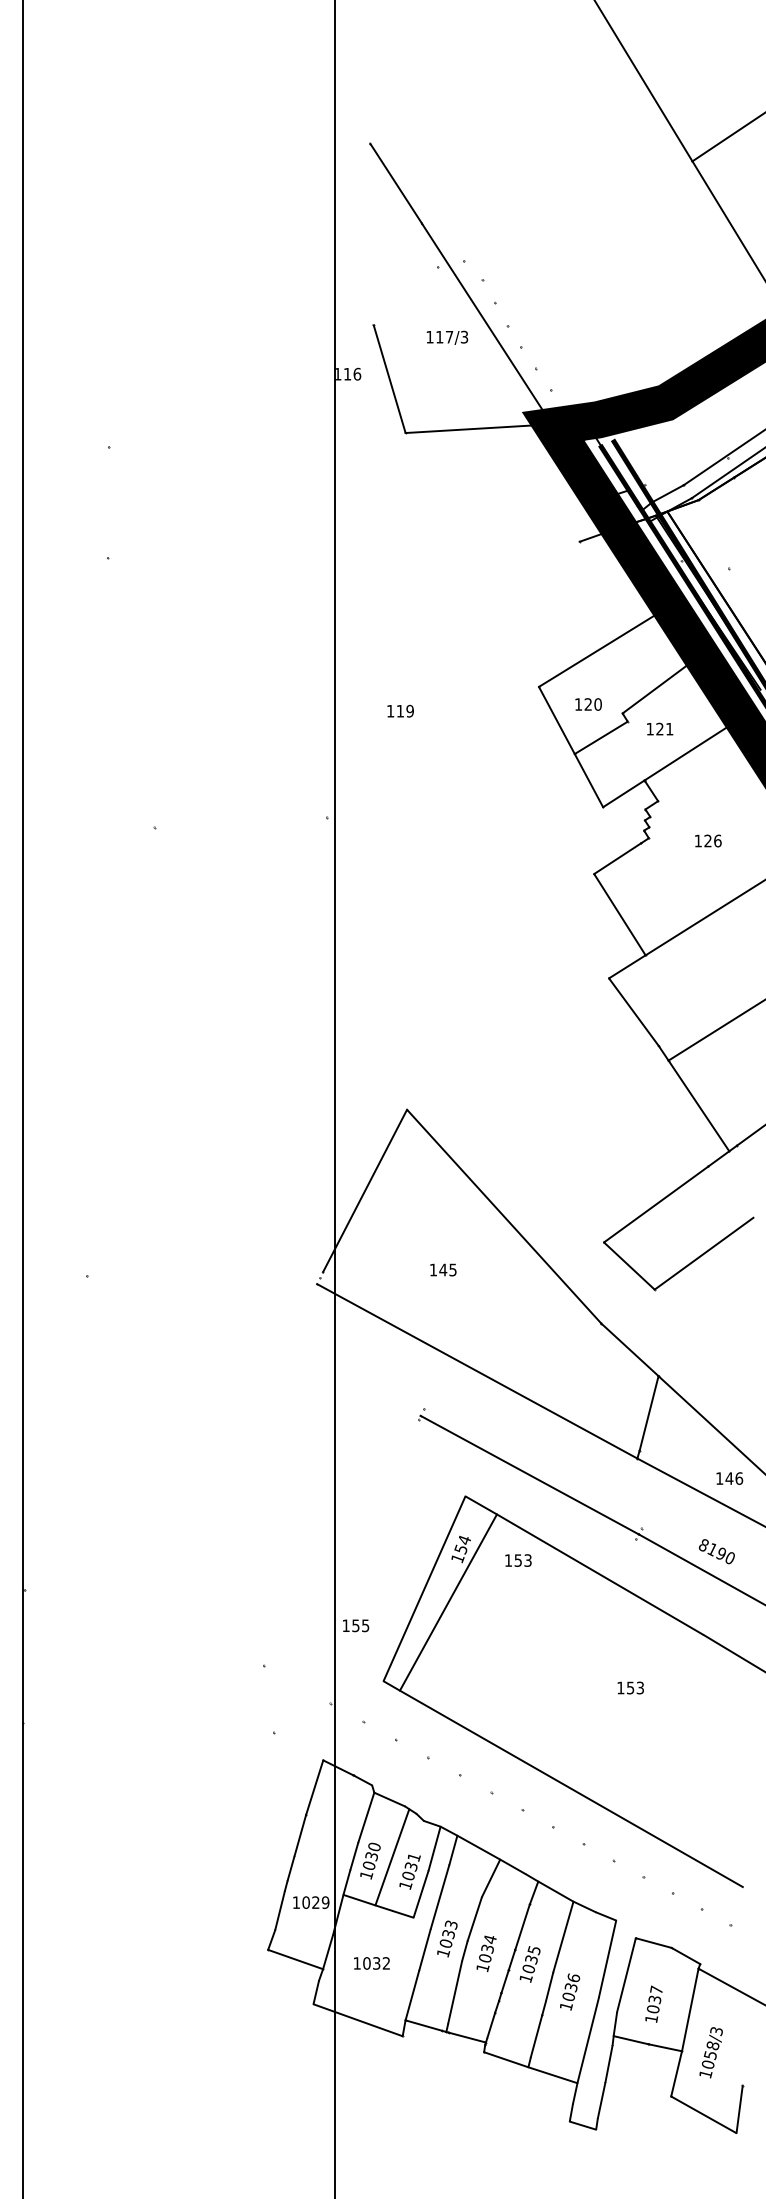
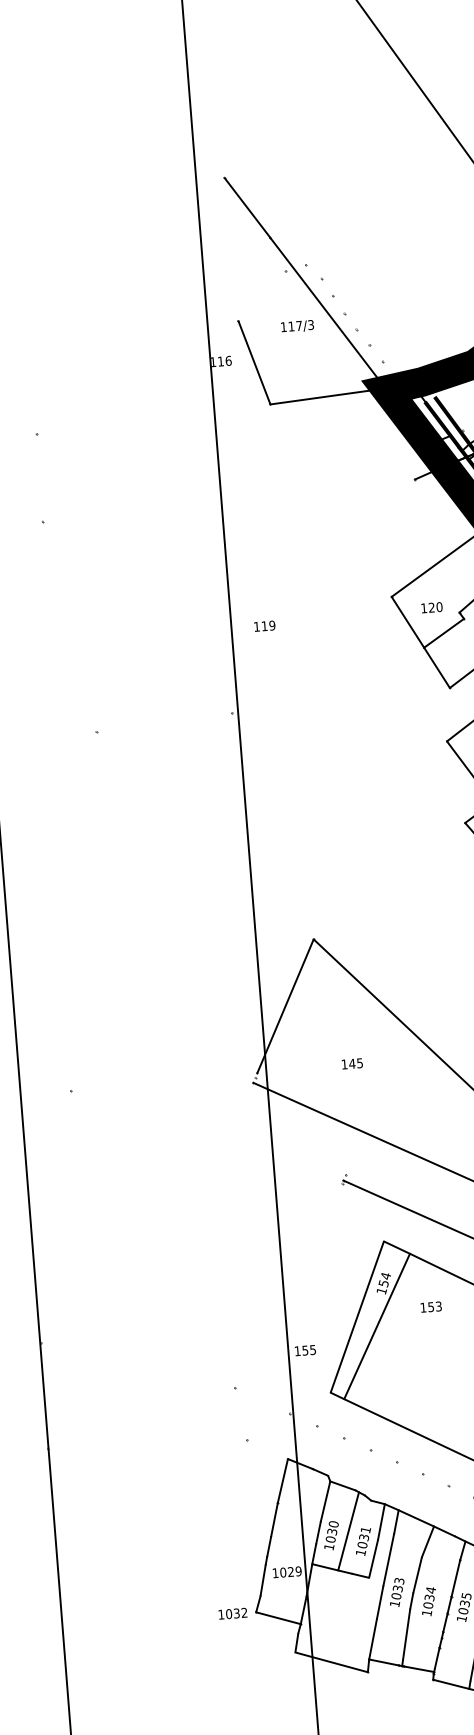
text: (400, 710) -> (264, 625), moved
text: (518, 1560) -> (431, 1307), moved
text: (371, 1963) -> (232, 1613), moved

